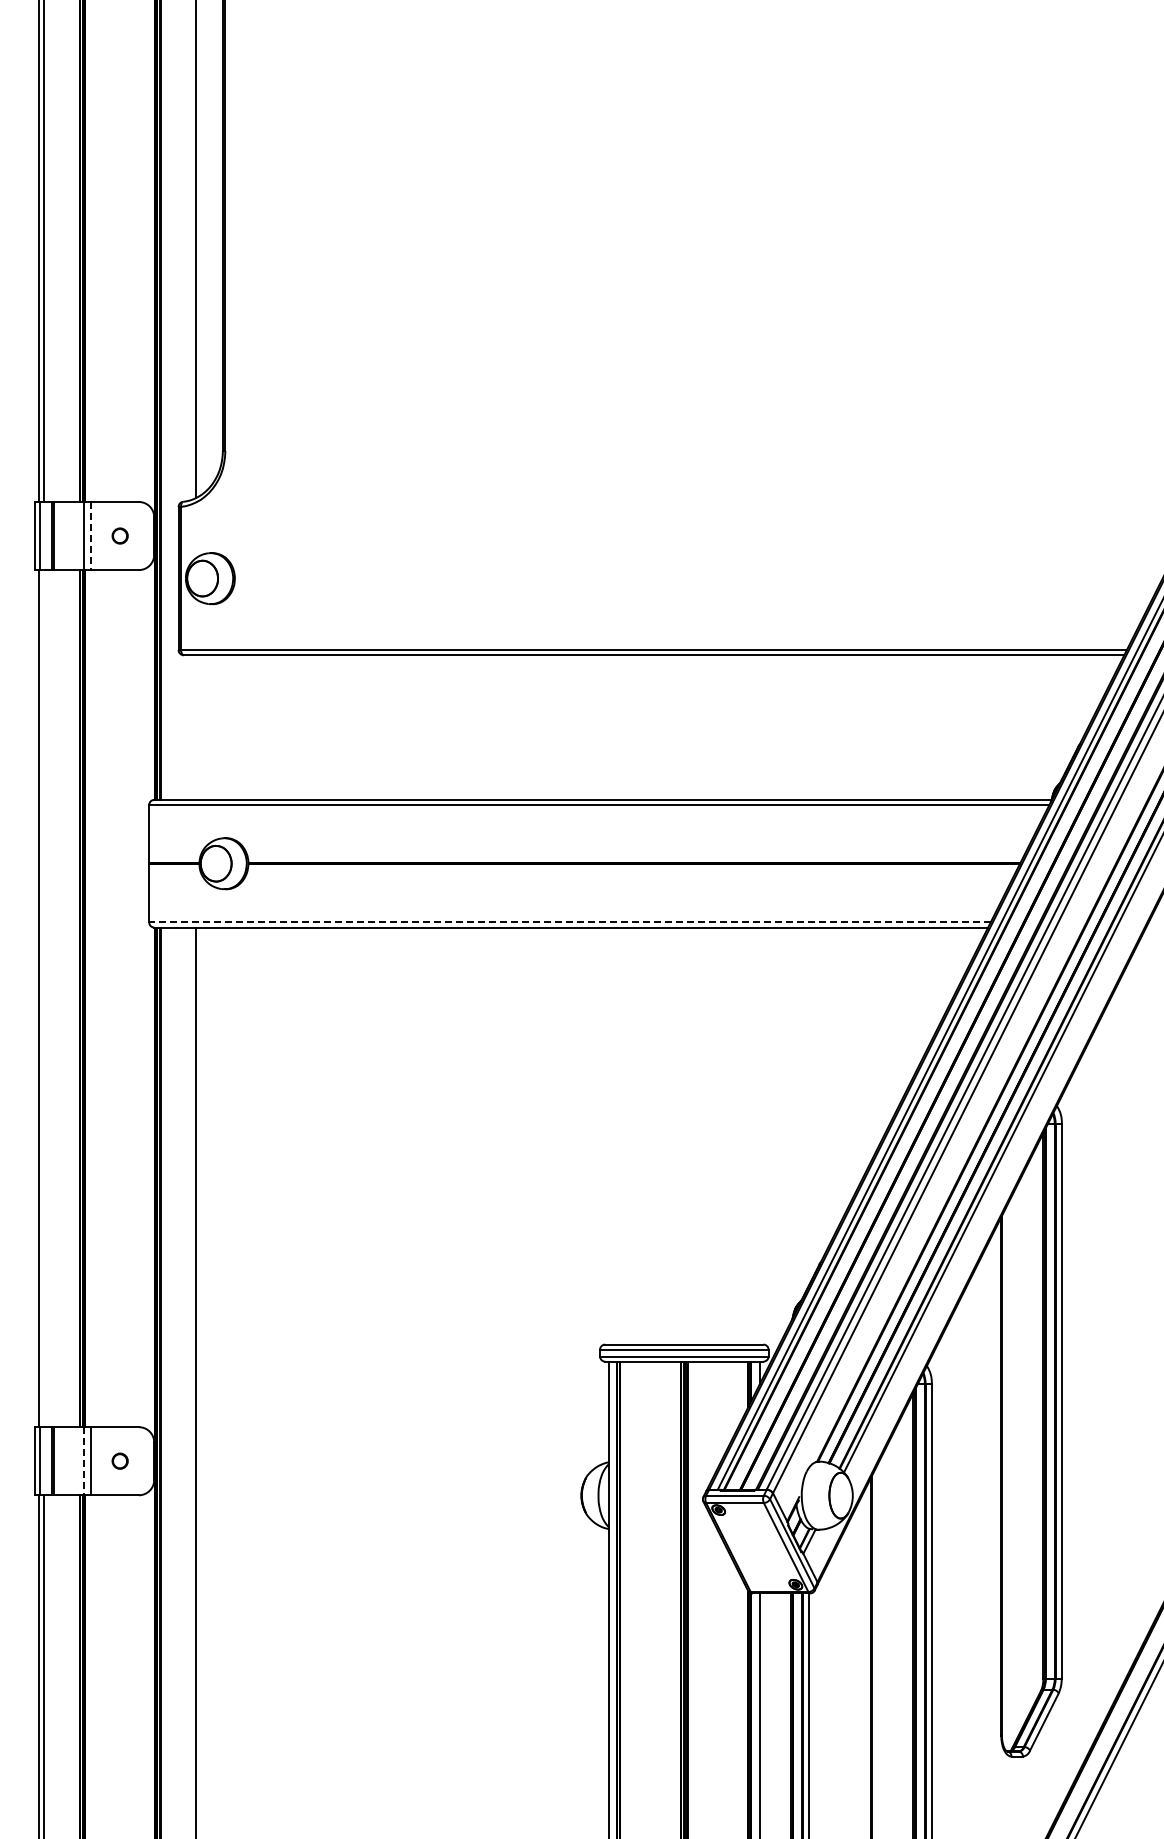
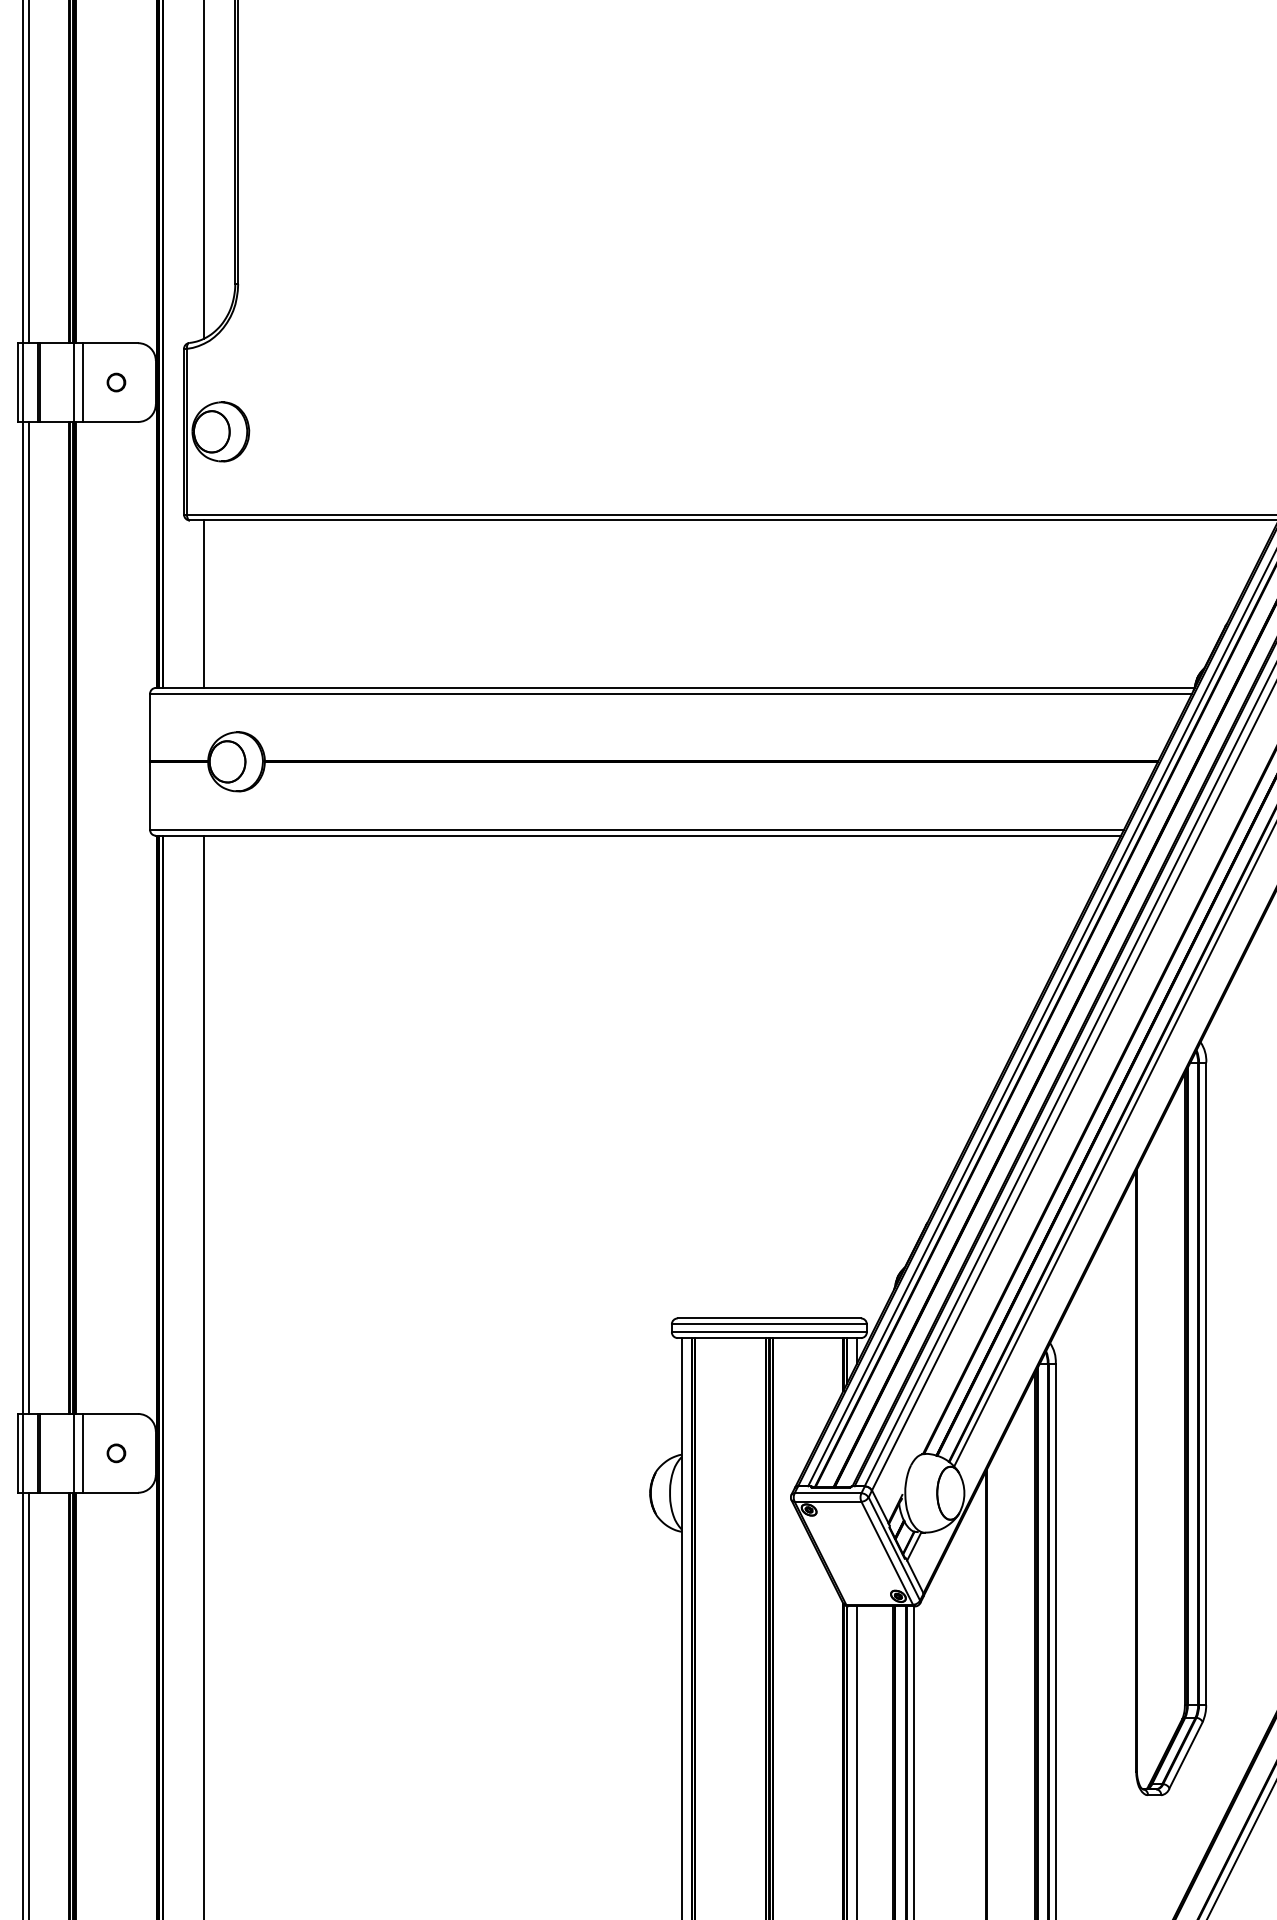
line: (90, 536) -> (82, 383), dashed -> solid
line: (195, 727) -> (203, 604), added
line: (569, 922) -> (636, 829), dashed -> solid
line: (44, 998) -> (28, 917), added
line: (83, 1461) -> (73, 1453), dashed -> solid

